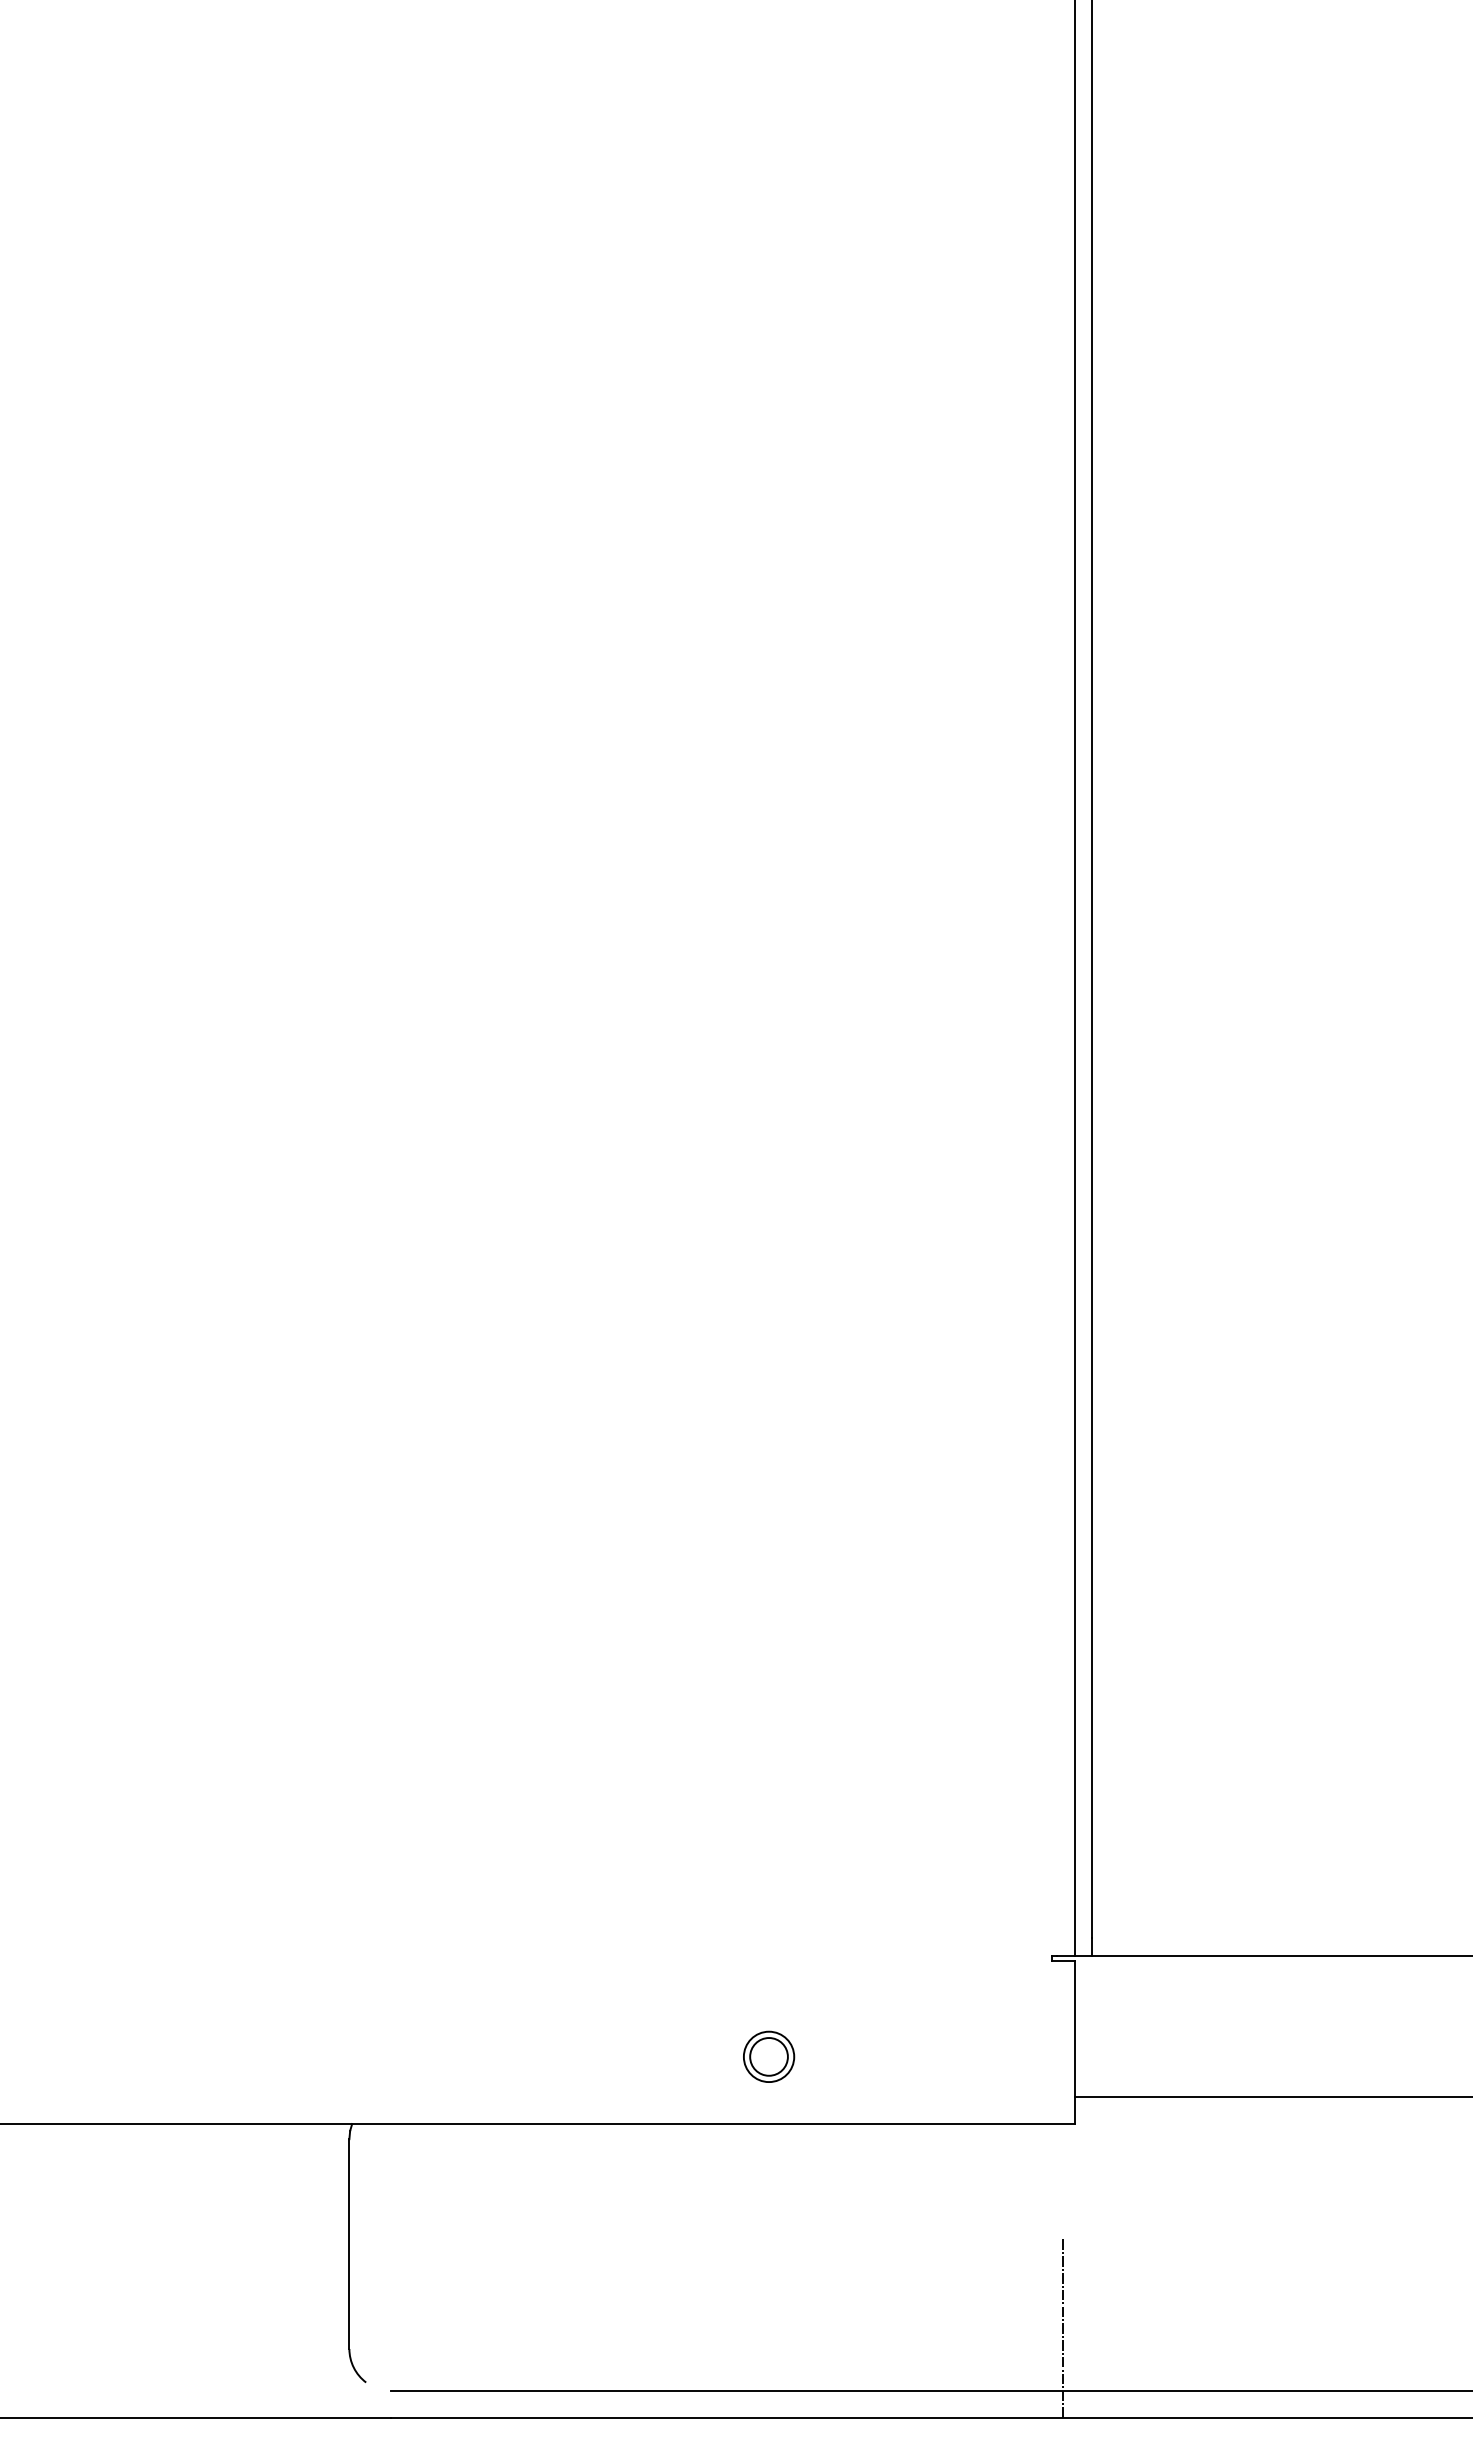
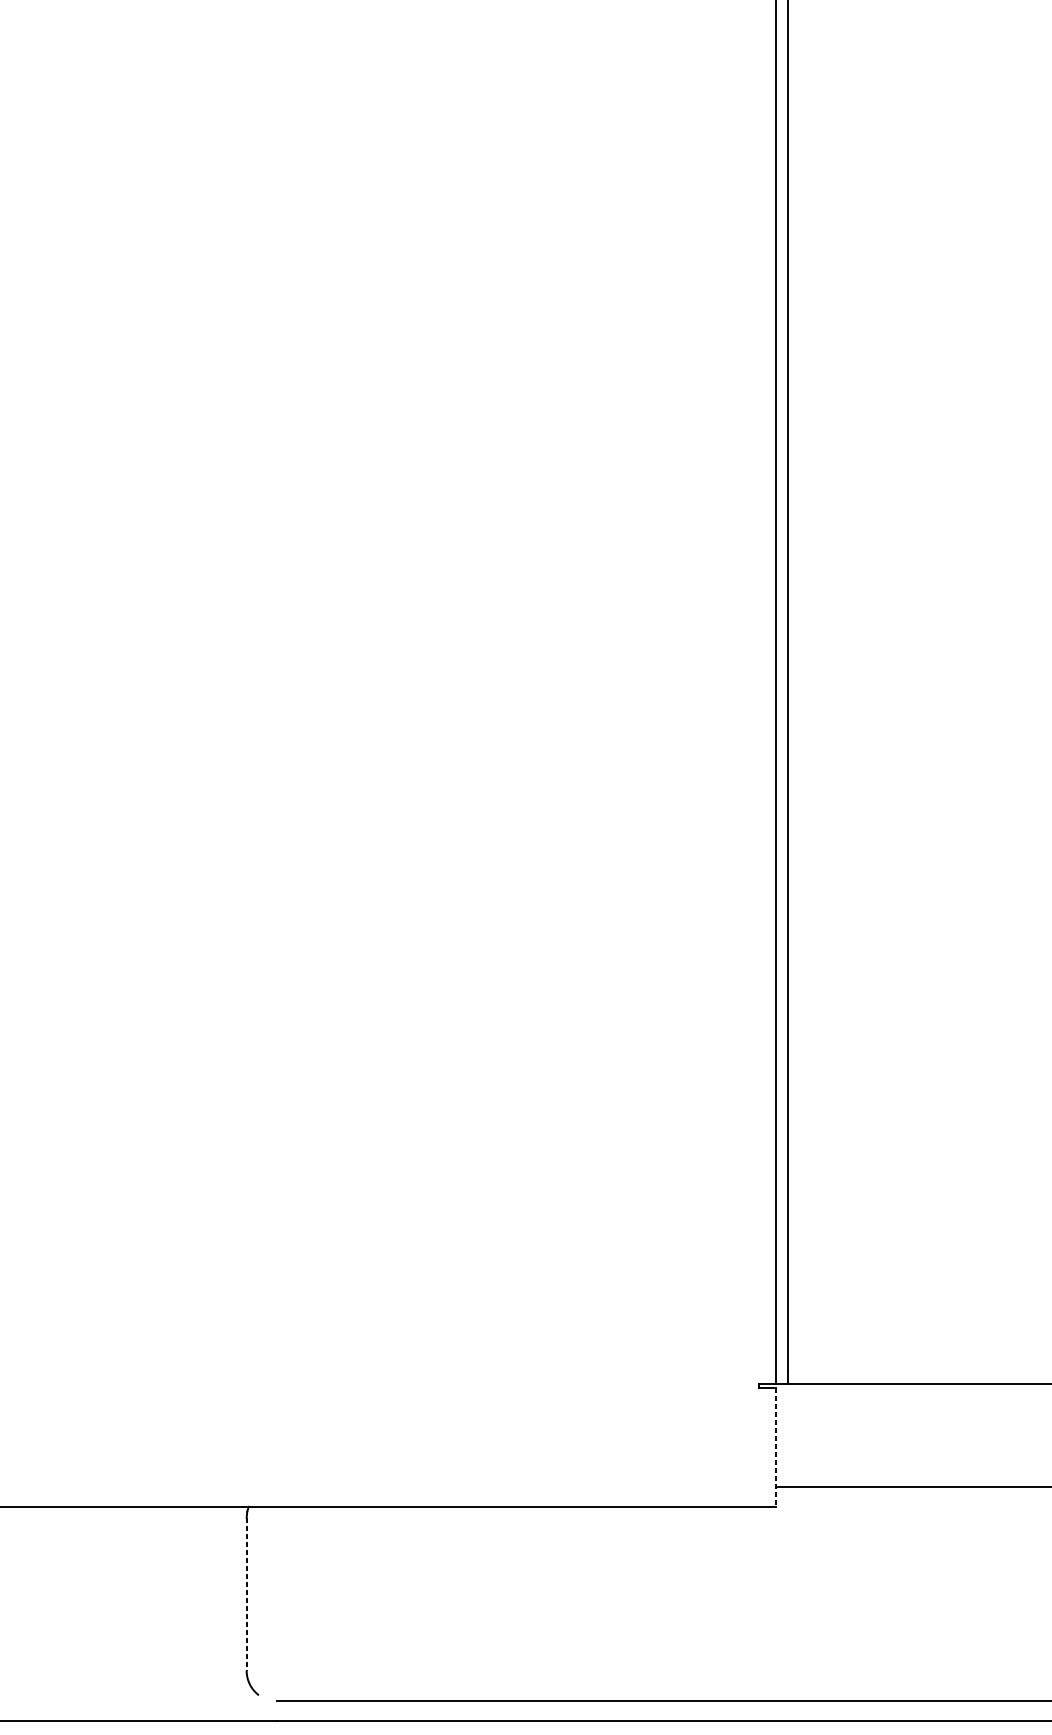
line: (1075, 2043) -> (776, 1448), solid -> dashed
part: (769, 2056) -> (553, 1457), removed
line: (349, 2244) -> (246, 1594), solid -> dashed
line: (1062, 2328) -> (766, 1655), removed

